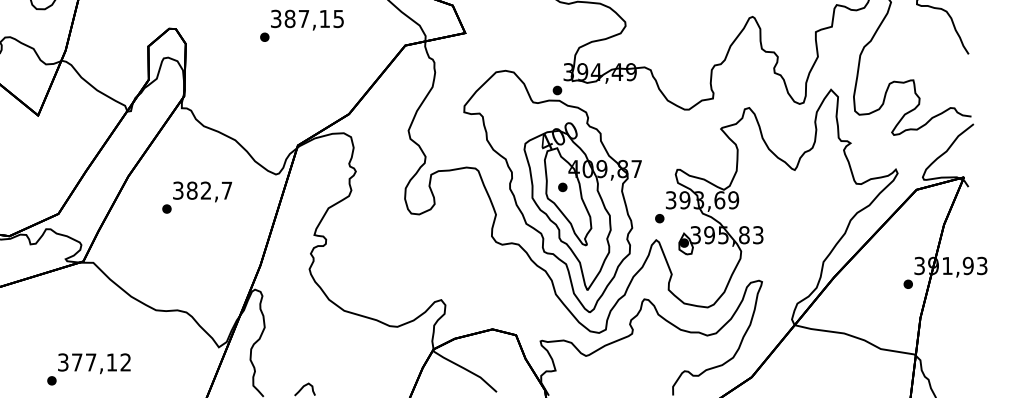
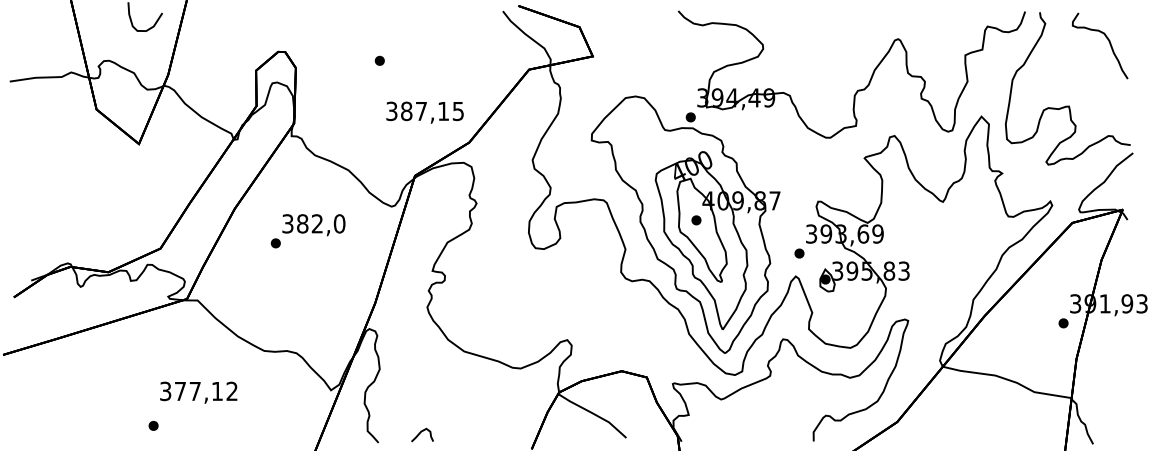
text: (306, 20) -> (424, 112), moved
text: (226, 190) -> (339, 223), 382,7 -> 382,0
text: (94, 363) -> (198, 392), moved

